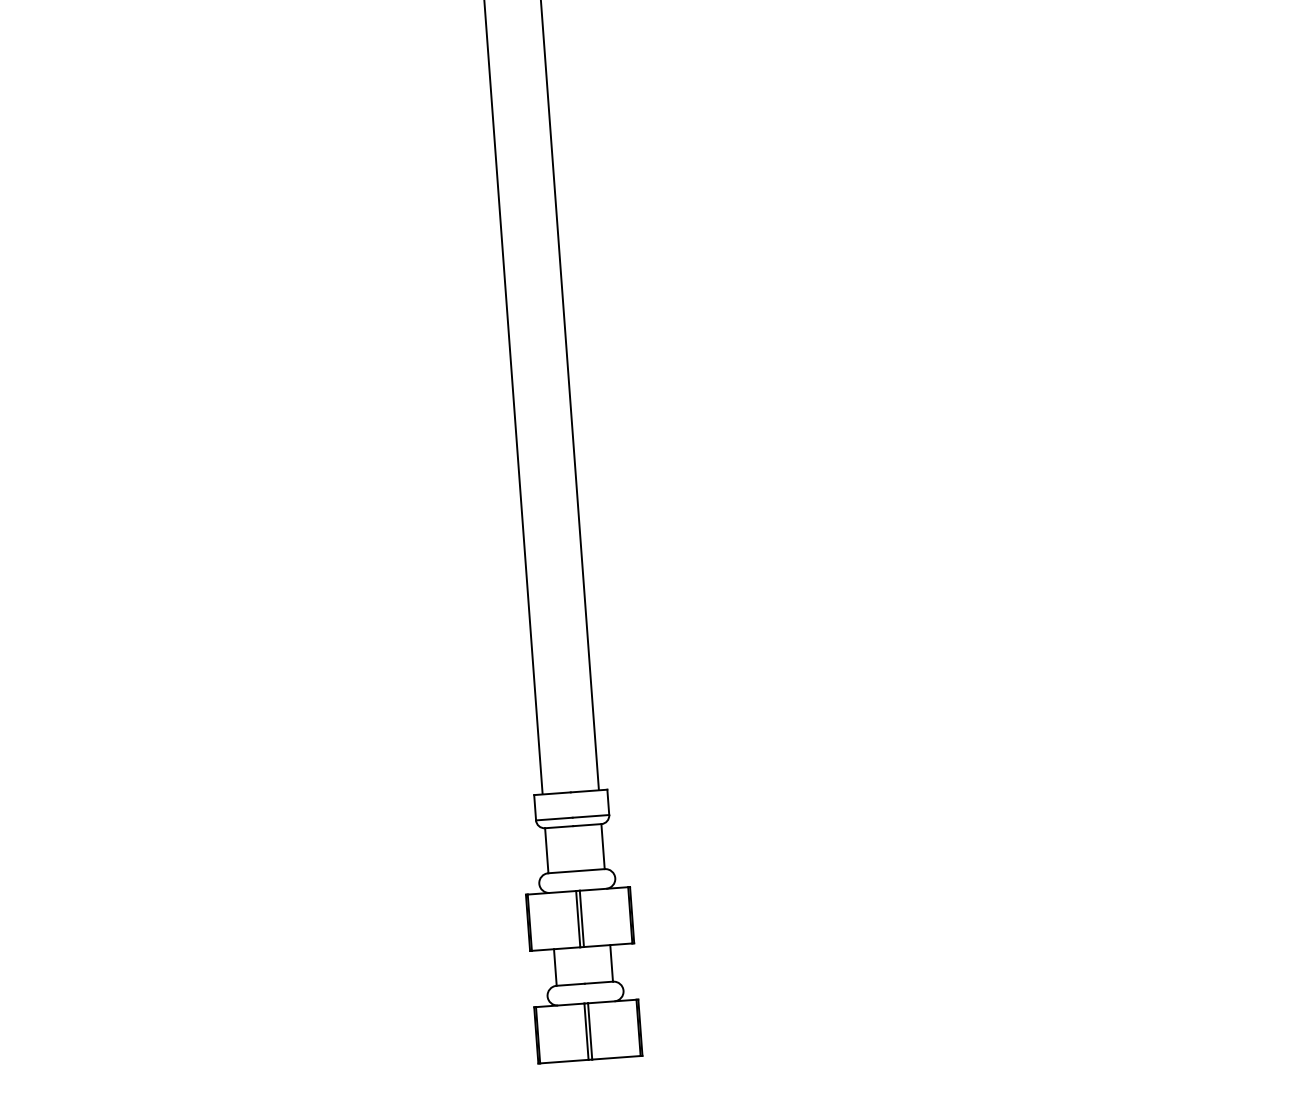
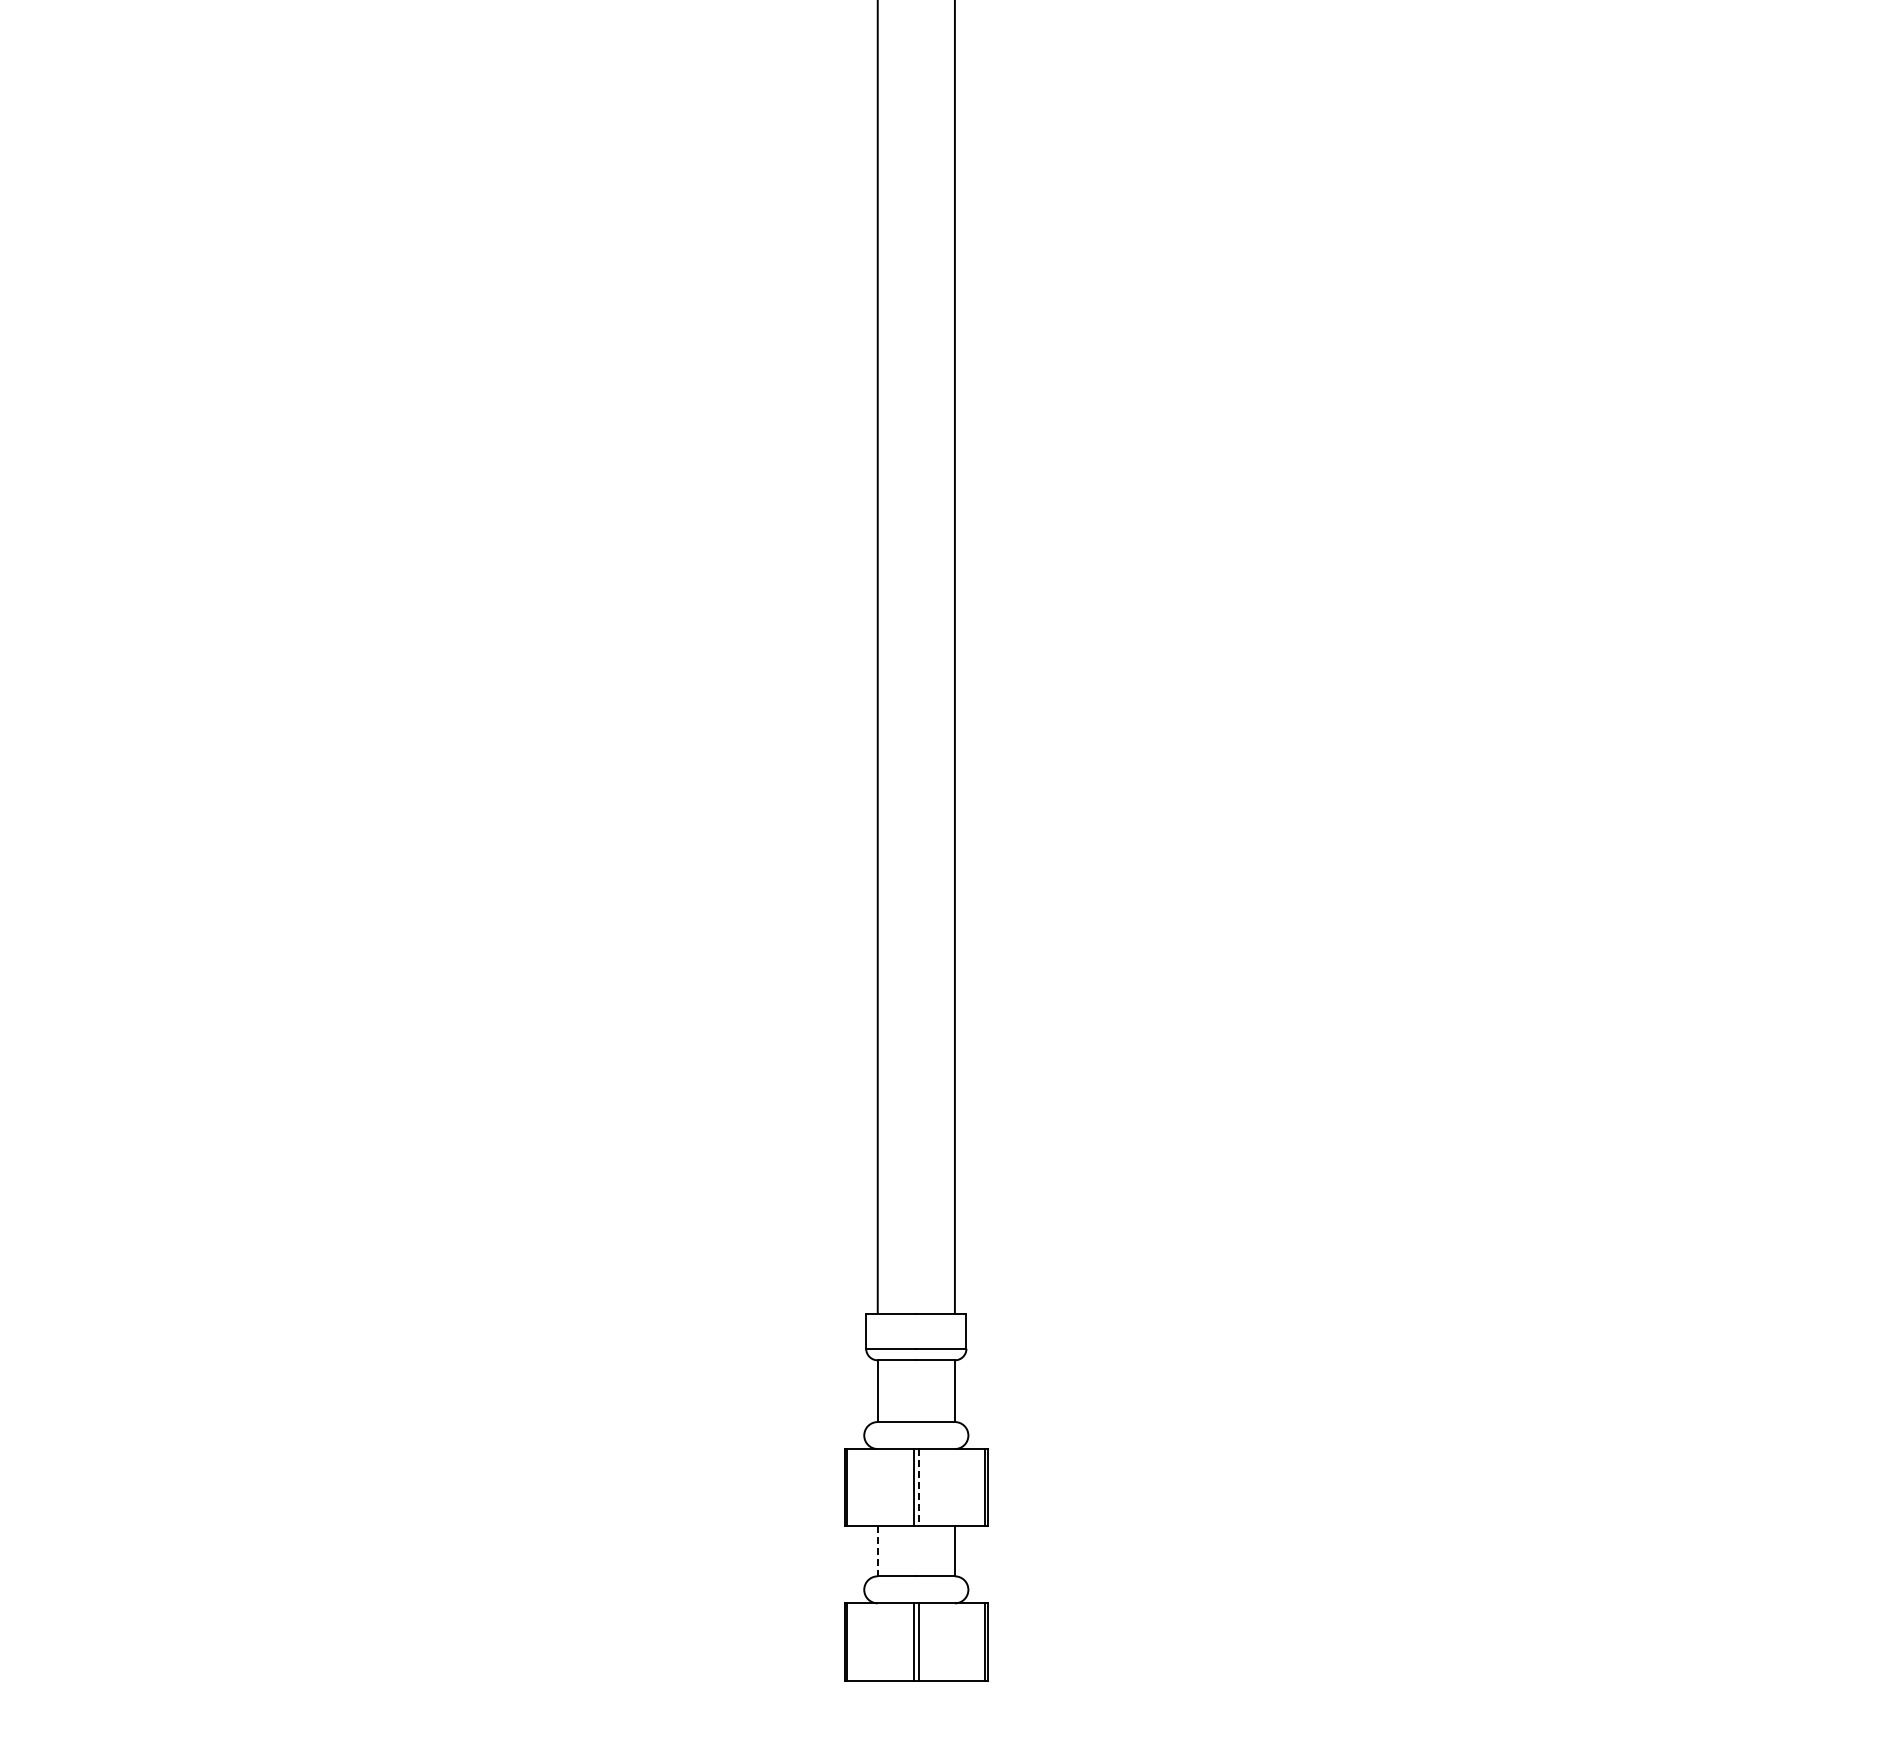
line: (581, 918) -> (918, 1487), solid -> dashed
line: (555, 967) -> (877, 1551), solid -> dashed

